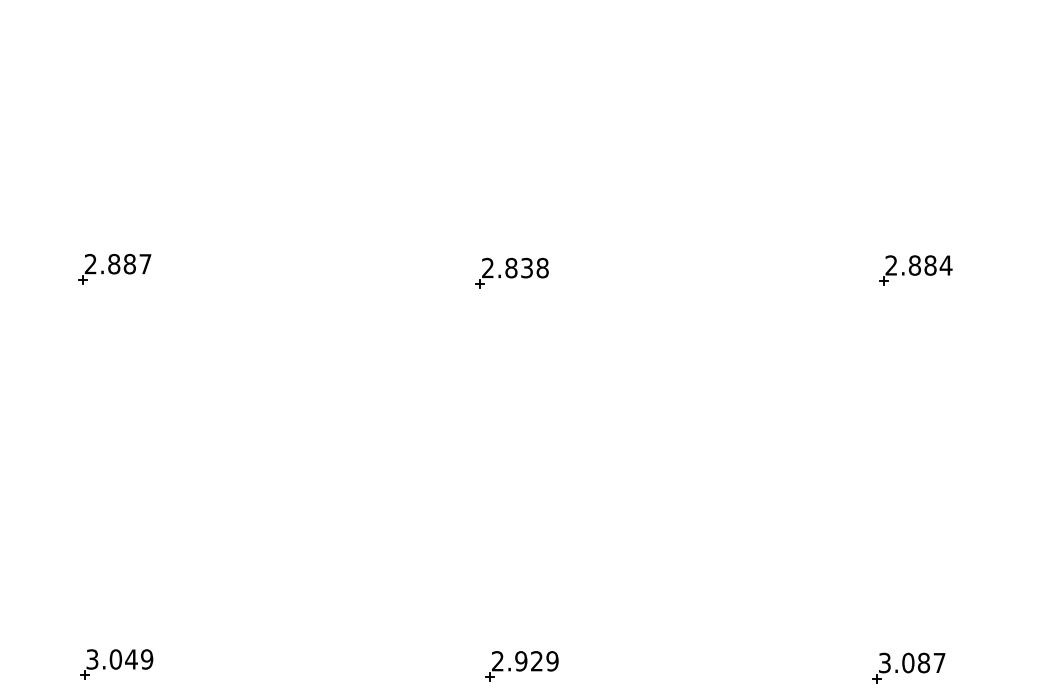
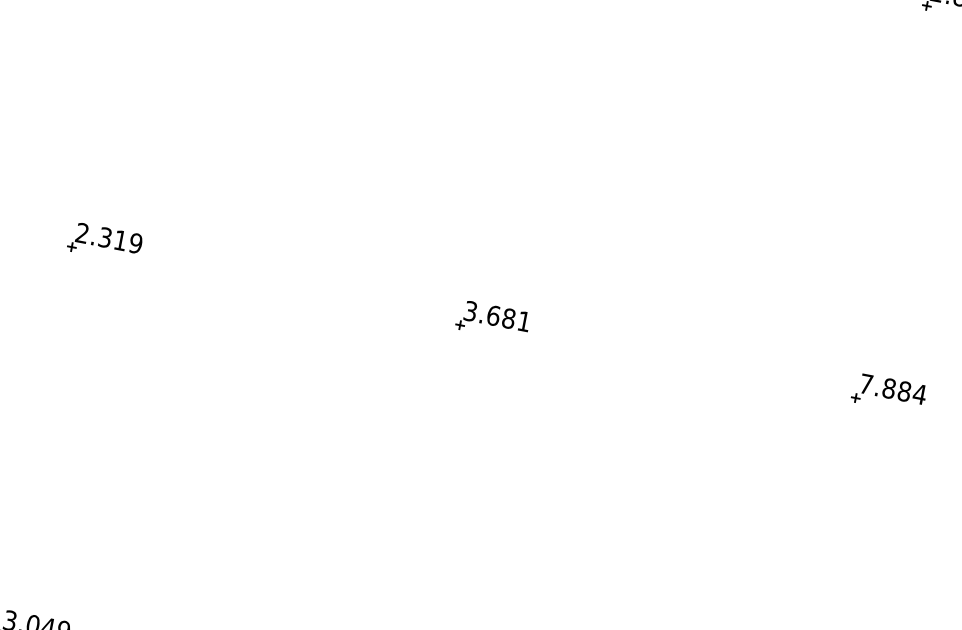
text: (129, 263) -> (120, 239), 2.887 -> 2.319
text: (891, 265) -> (866, 384), 2.884 -> 7.884
text: (515, 267) -> (497, 315), 2.838 -> 3.681

